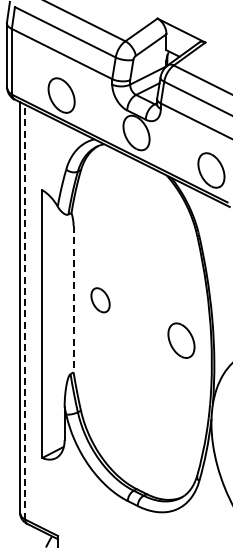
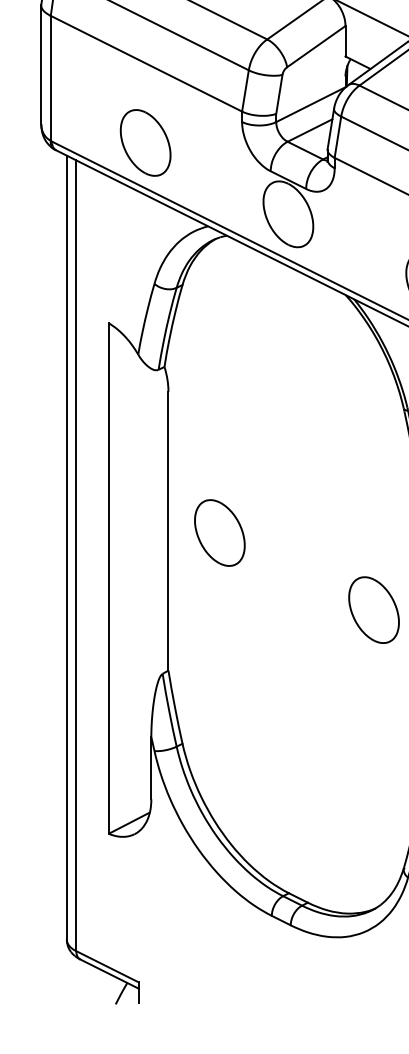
line: (73, 299) -> (168, 531), dashed -> solid
part: (100, 300) -> (219, 533), size x1.43
line: (25, 311) -> (76, 554), dashed -> solid

